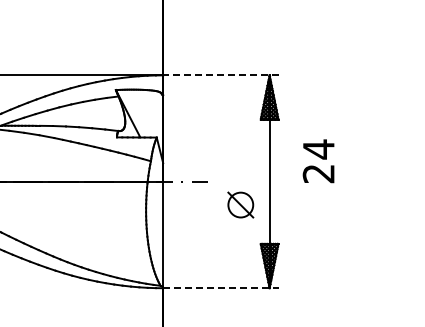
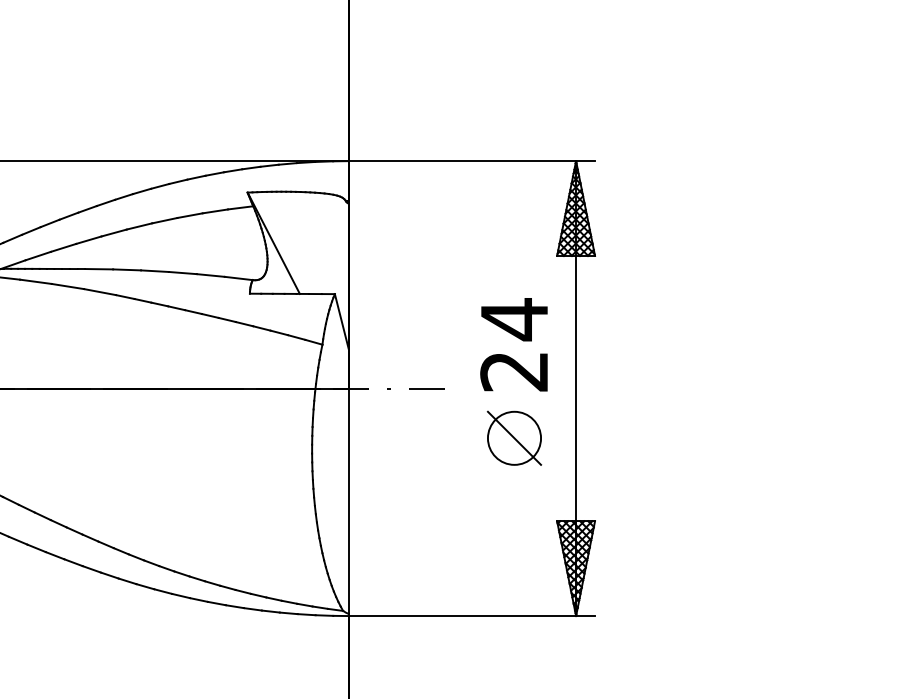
line: (220, 75) -> (471, 161), dashed -> solid
text: (318, 161) -> (513, 345), moved
line: (220, 288) -> (471, 616), dashed -> solid

